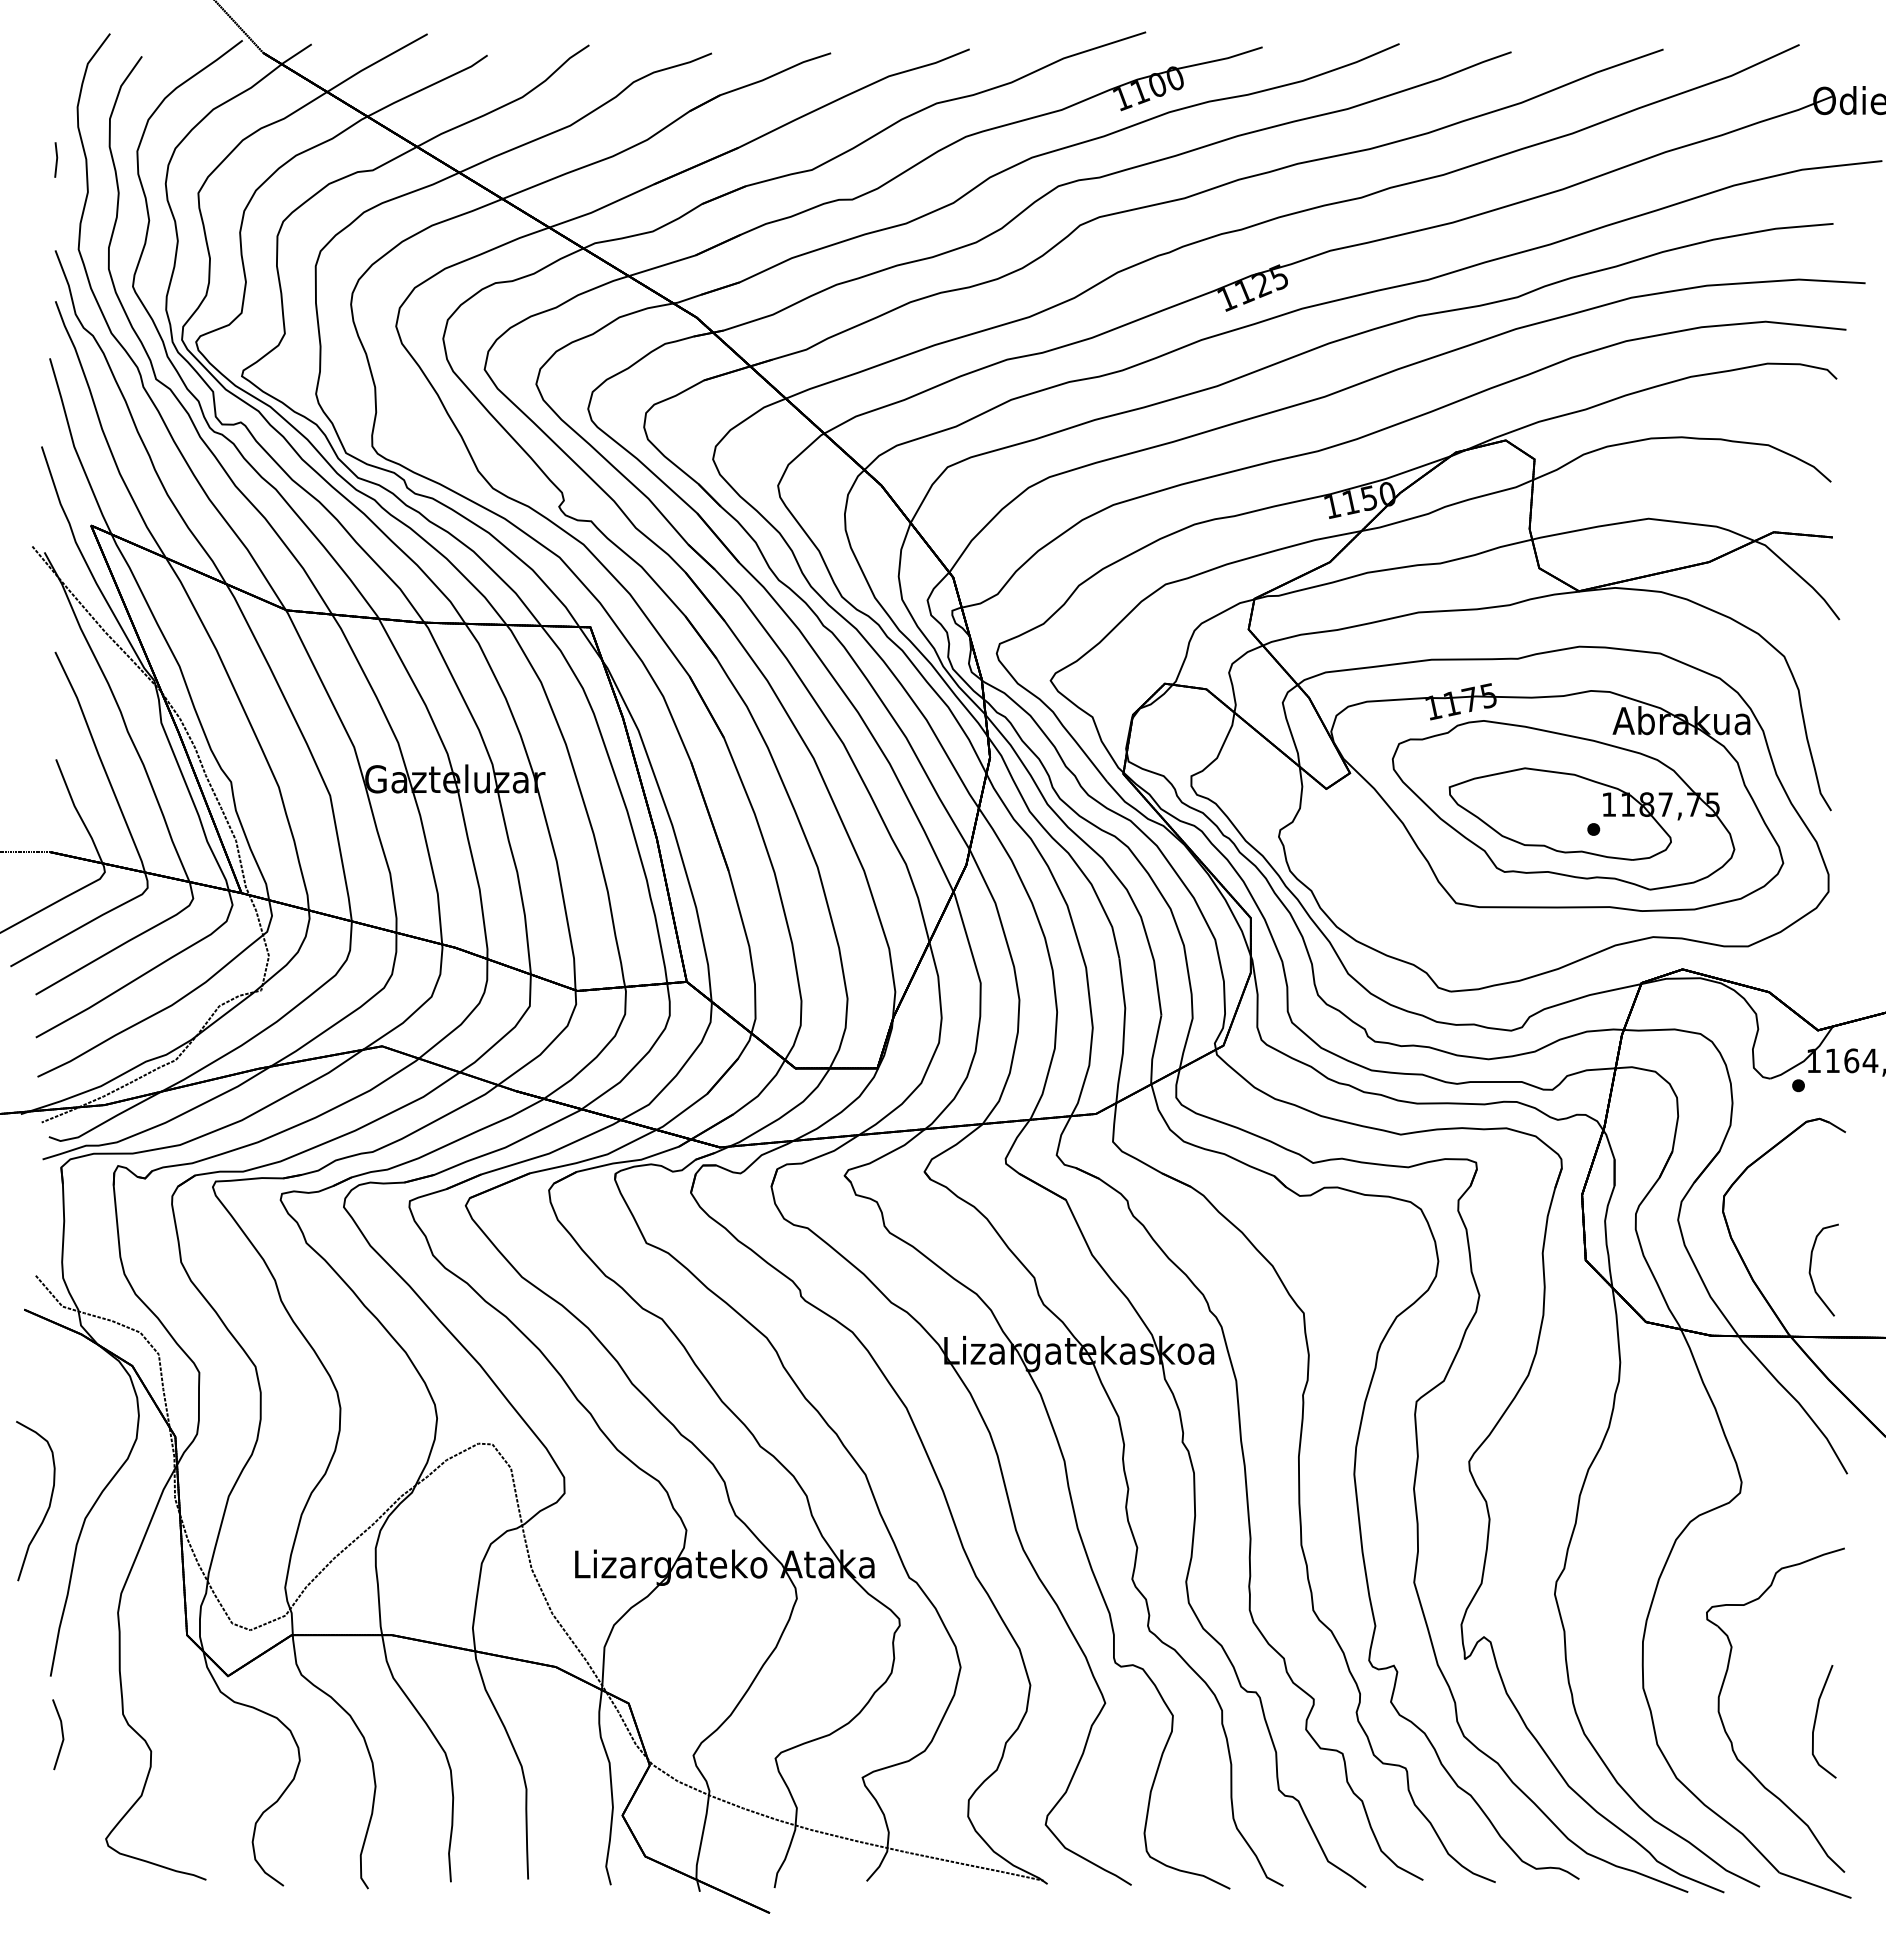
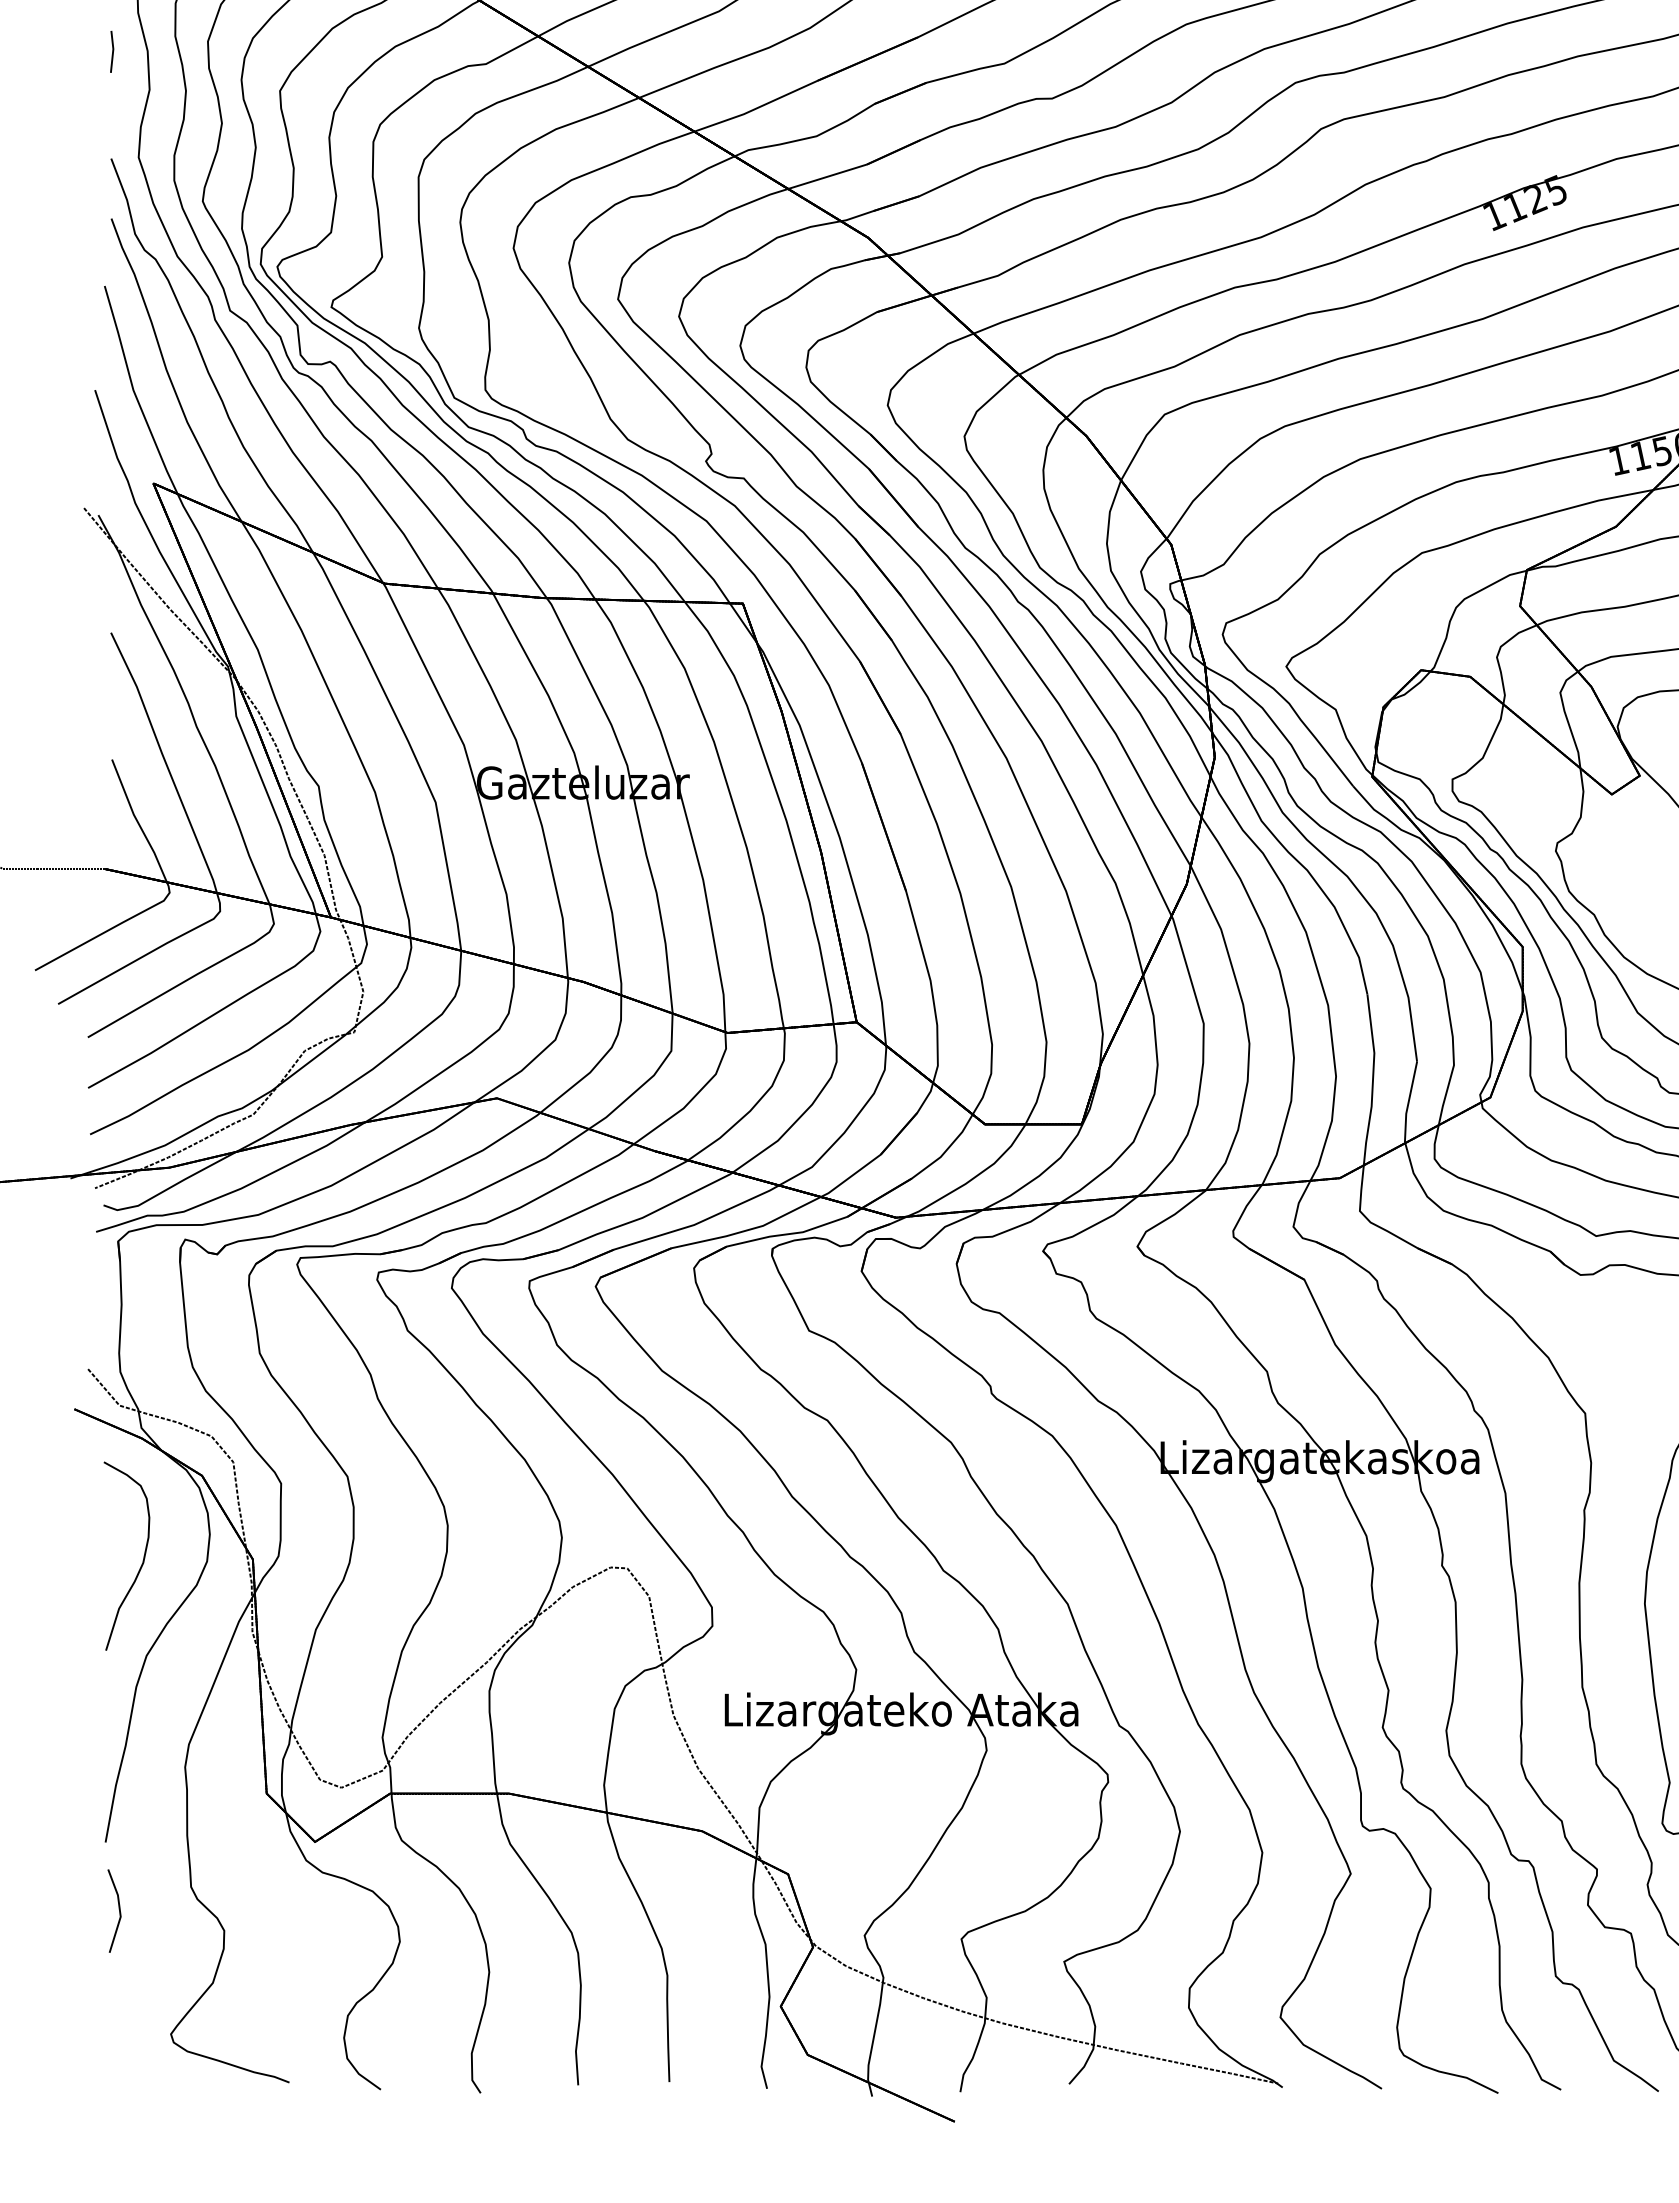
part: (48, 1505) -> (142, 1561), moved

